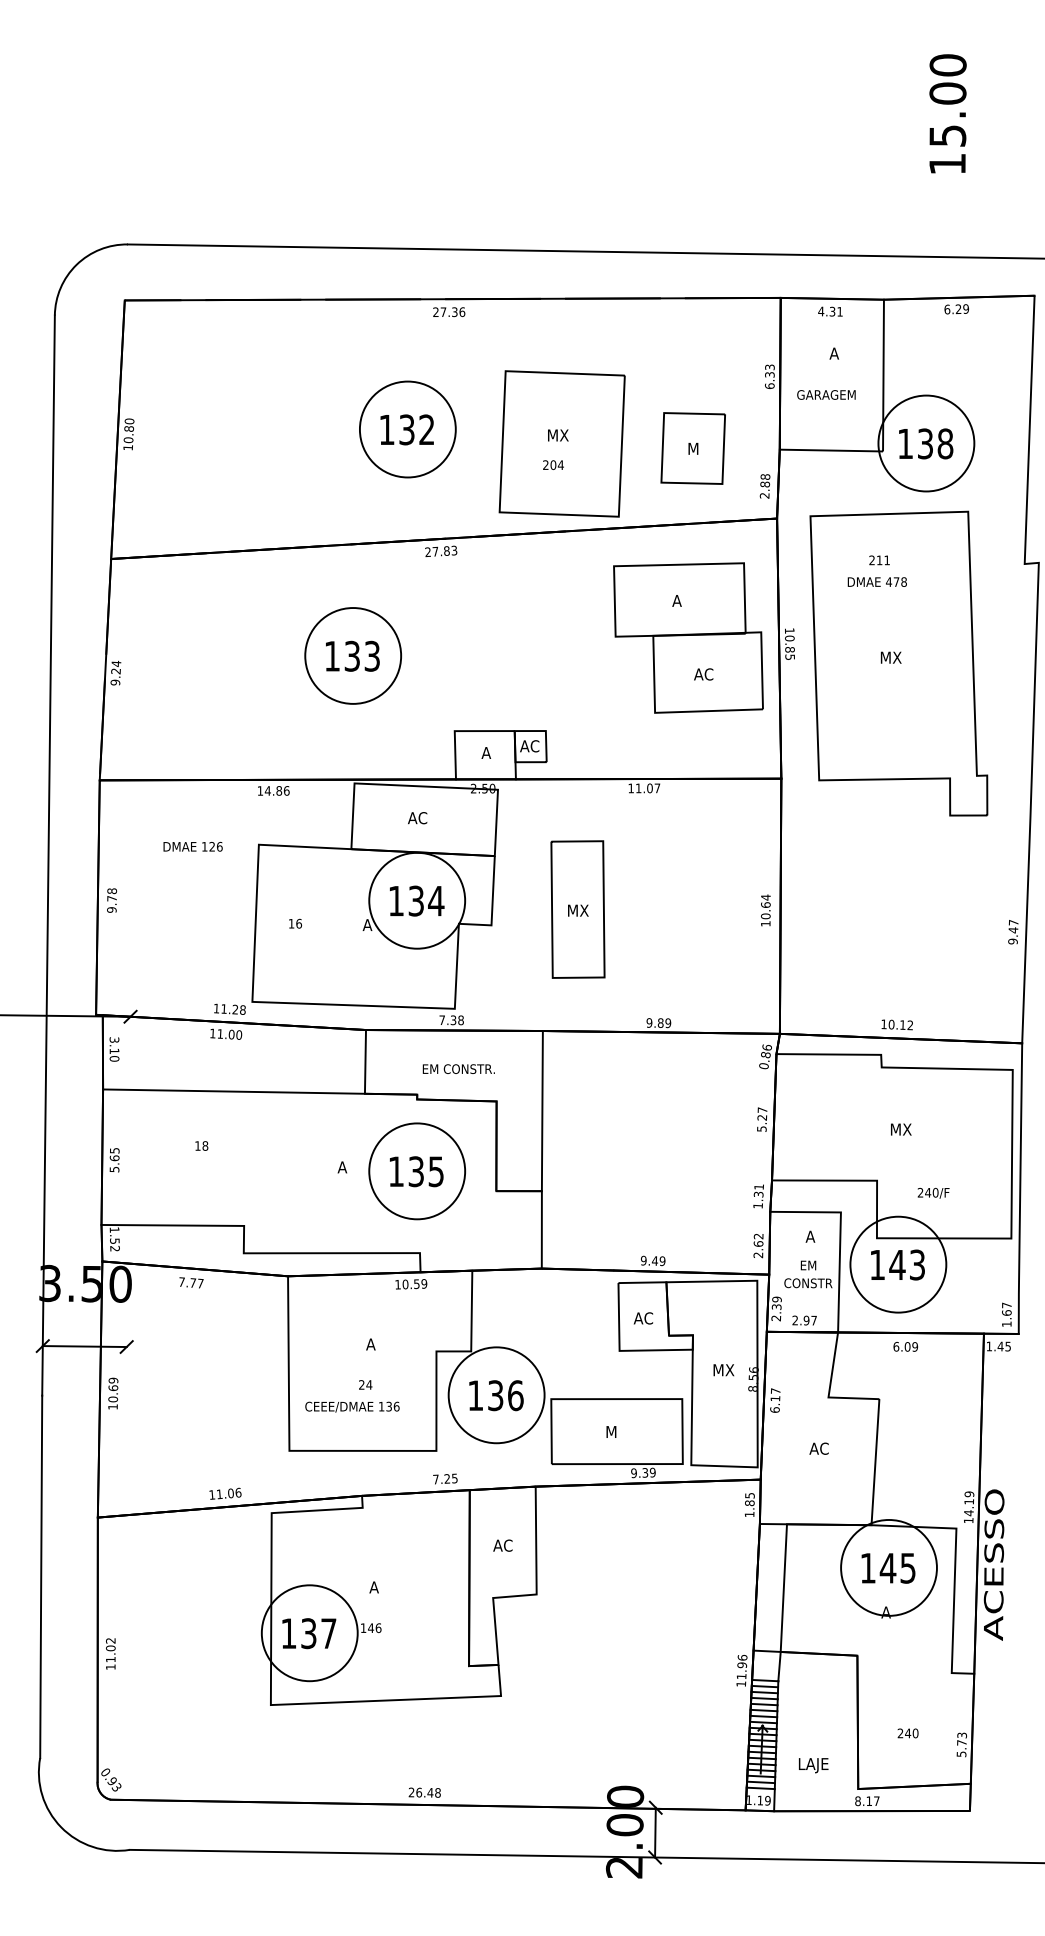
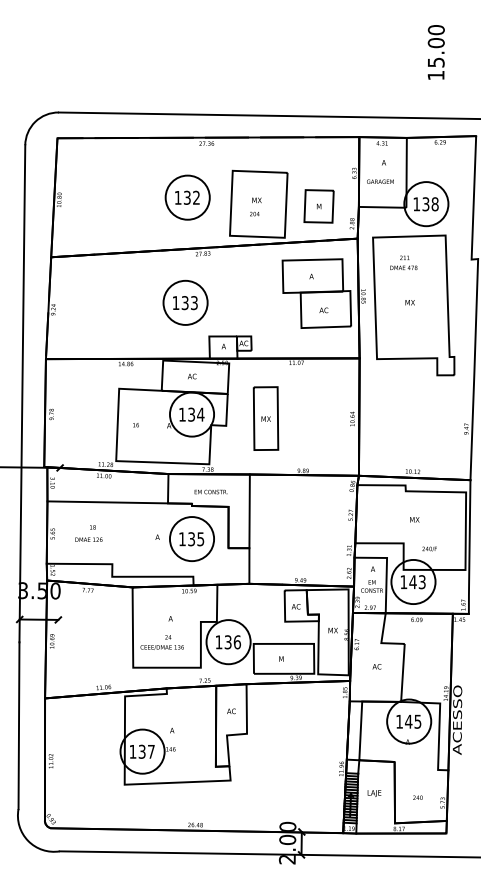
part: (353, 655) -> (185, 302), moved
text: (192, 846) -> (88, 539), moved
text: (813, 1765) -> (374, 793), moved

